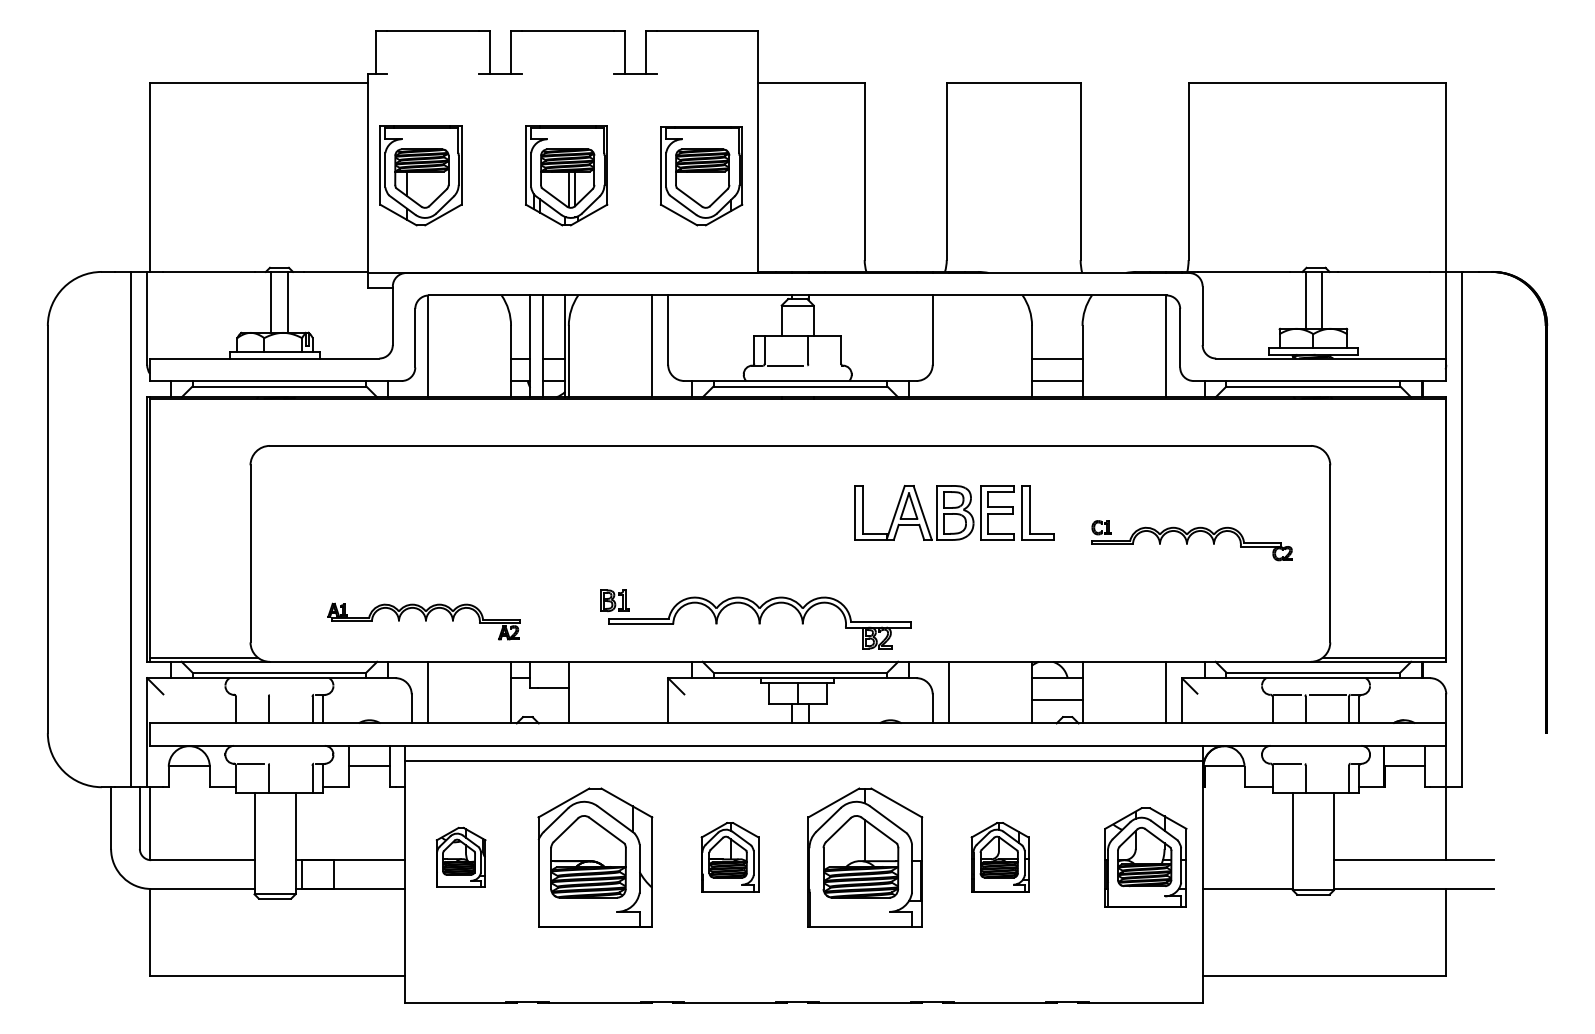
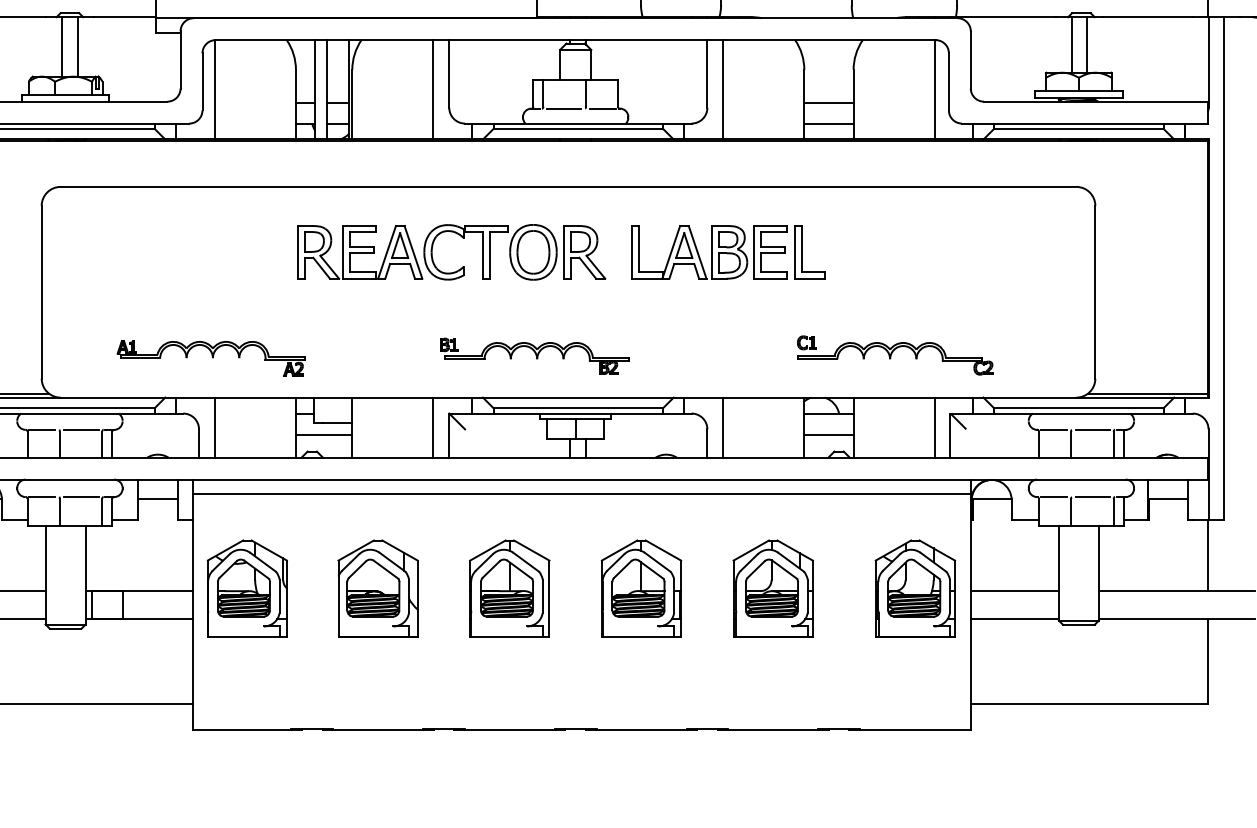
line: (948, 346) -> (722, 89), added
line: (825, 365) -> (602, 108), added
part: (681, 498) -> (462, 238), added
part: (1191, 540) -> (894, 355), moved
part: (755, 619) -> (534, 356), size x0.62
line: (651, 692) -> (432, 427), added
line: (250, 694) -> (41, 429), added
line: (291, 694) -> (81, 429), added
line: (539, 699) -> (323, 434), added
line: (291, 763) -> (81, 496), added
line: (1327, 763) -> (1092, 496), added
part: (460, 857) -> (246, 588), size x1.67
part: (594, 857) -> (377, 588), size x0.71
part: (729, 857) -> (509, 588), size x1.43
part: (864, 857) -> (640, 588), size x0.71
part: (999, 857) -> (772, 588), size x1.43
line: (1247, 860) -> (1014, 591), added

